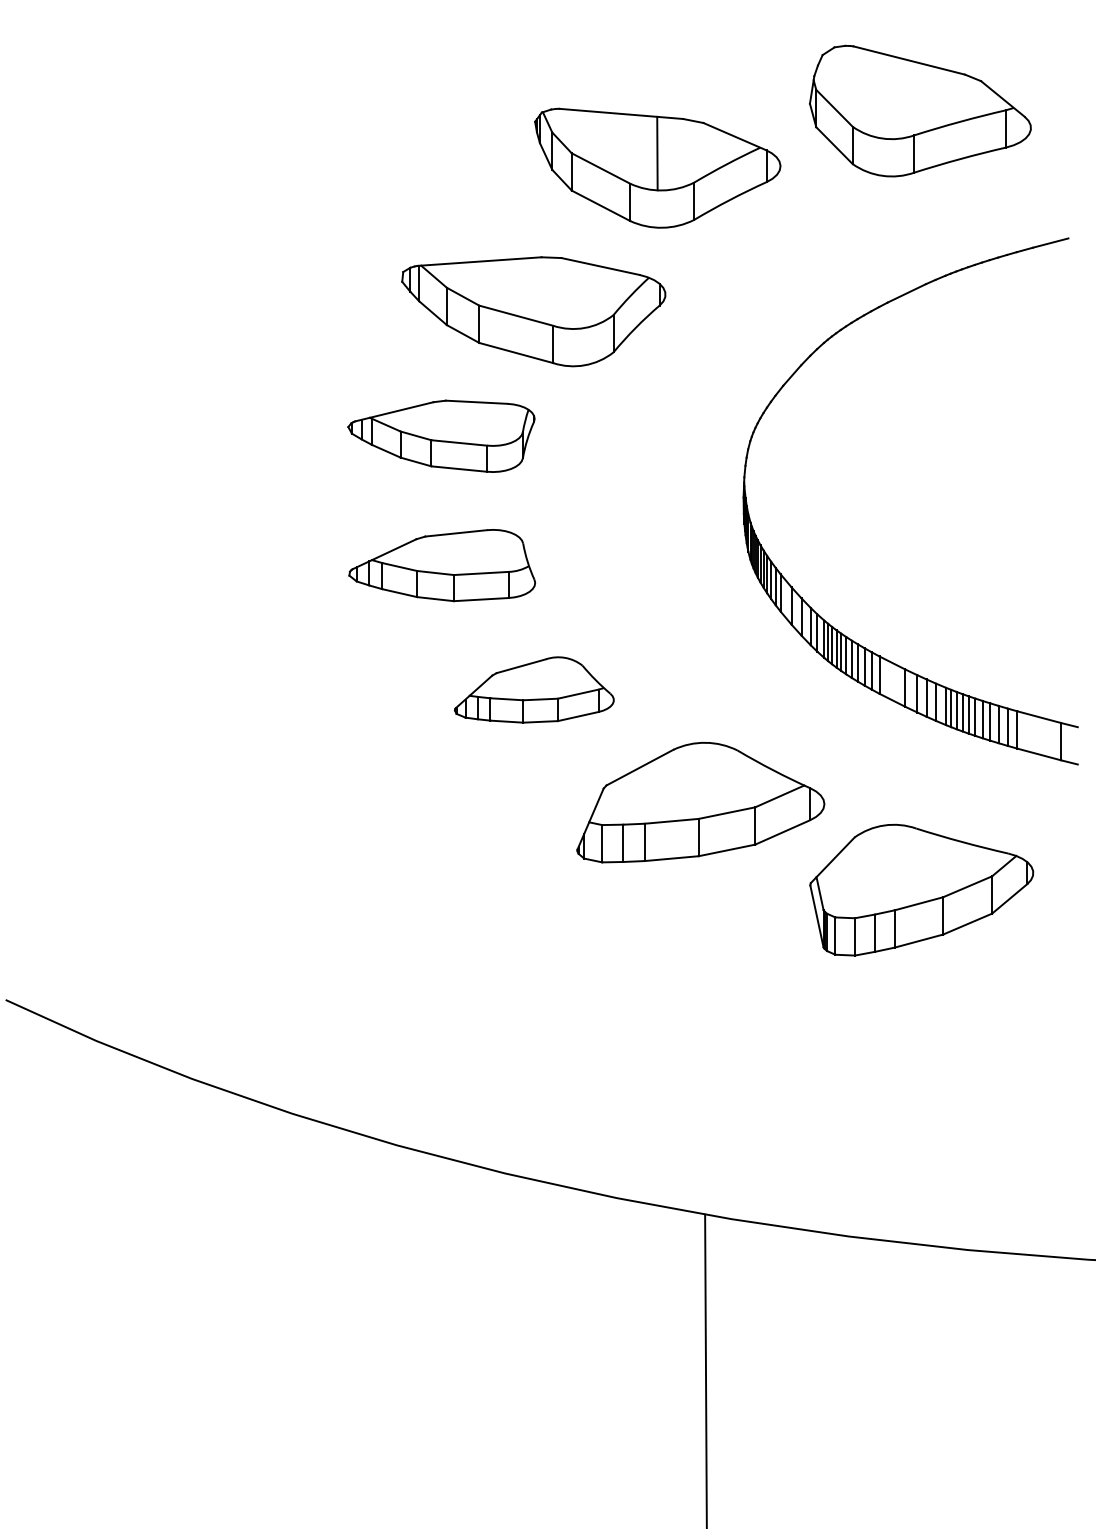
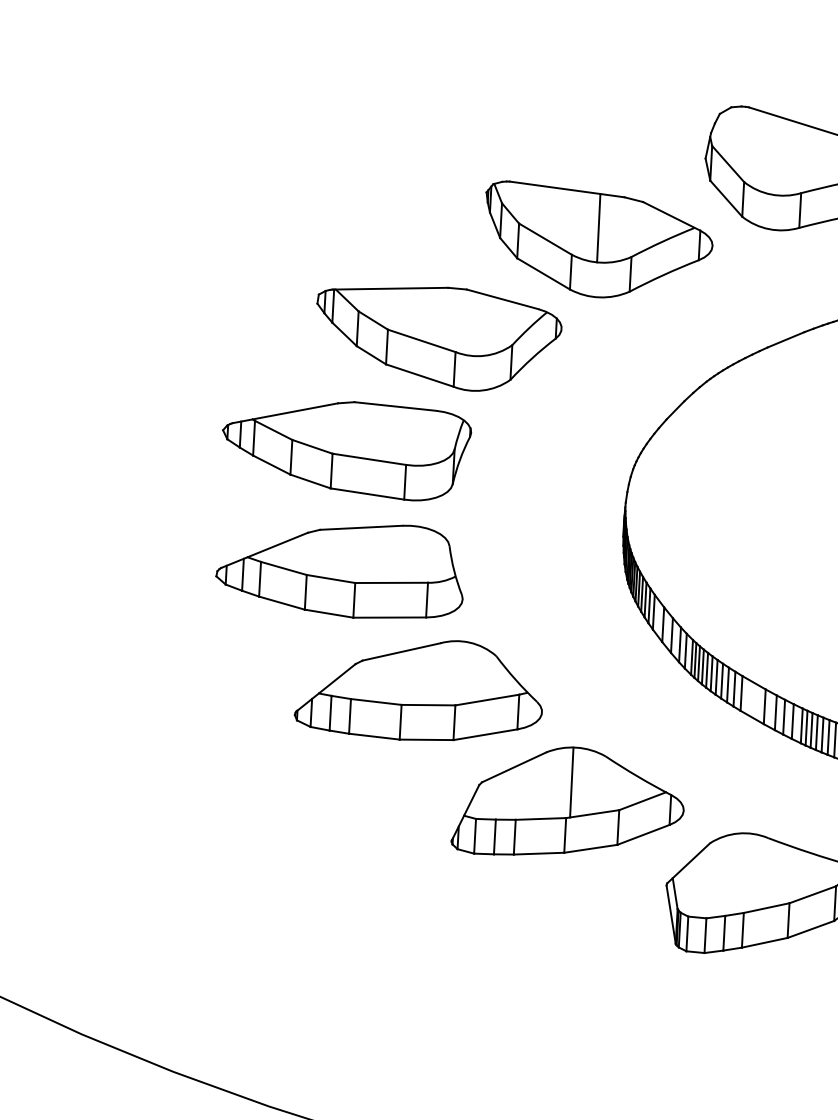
part: (657, 167) -> (598, 241), moved
part: (441, 436) -> (346, 449), size x1.43
part: (441, 565) -> (339, 569), size x1.43
part: (534, 689) -> (419, 689), size x1.67
line: (702, 780) -> (571, 782), added

